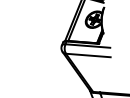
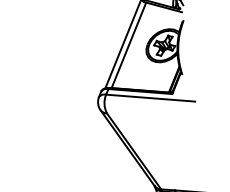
line: (87, 55) -> (149, 116), removed

